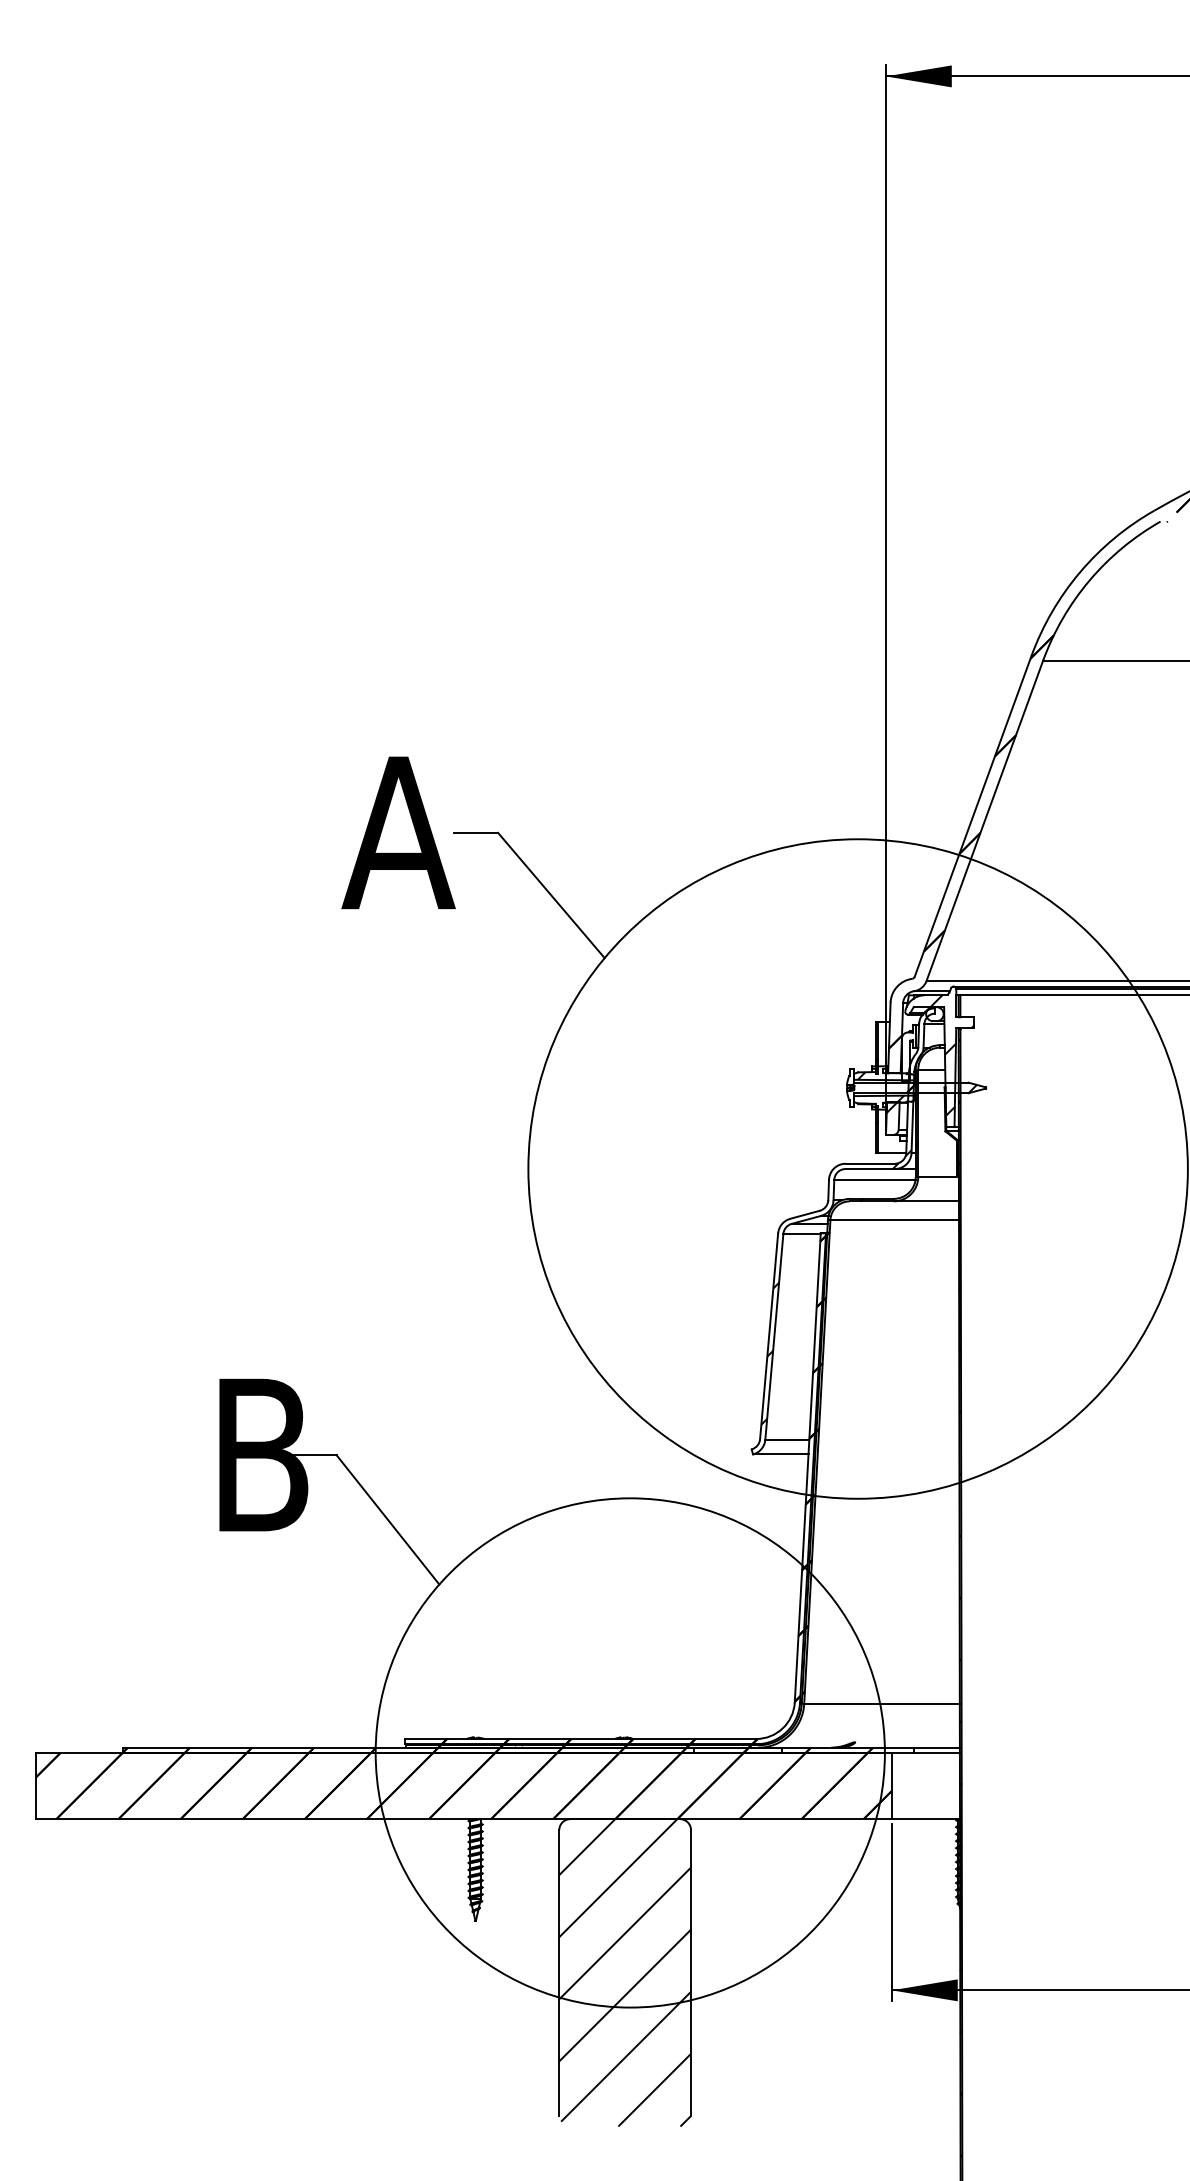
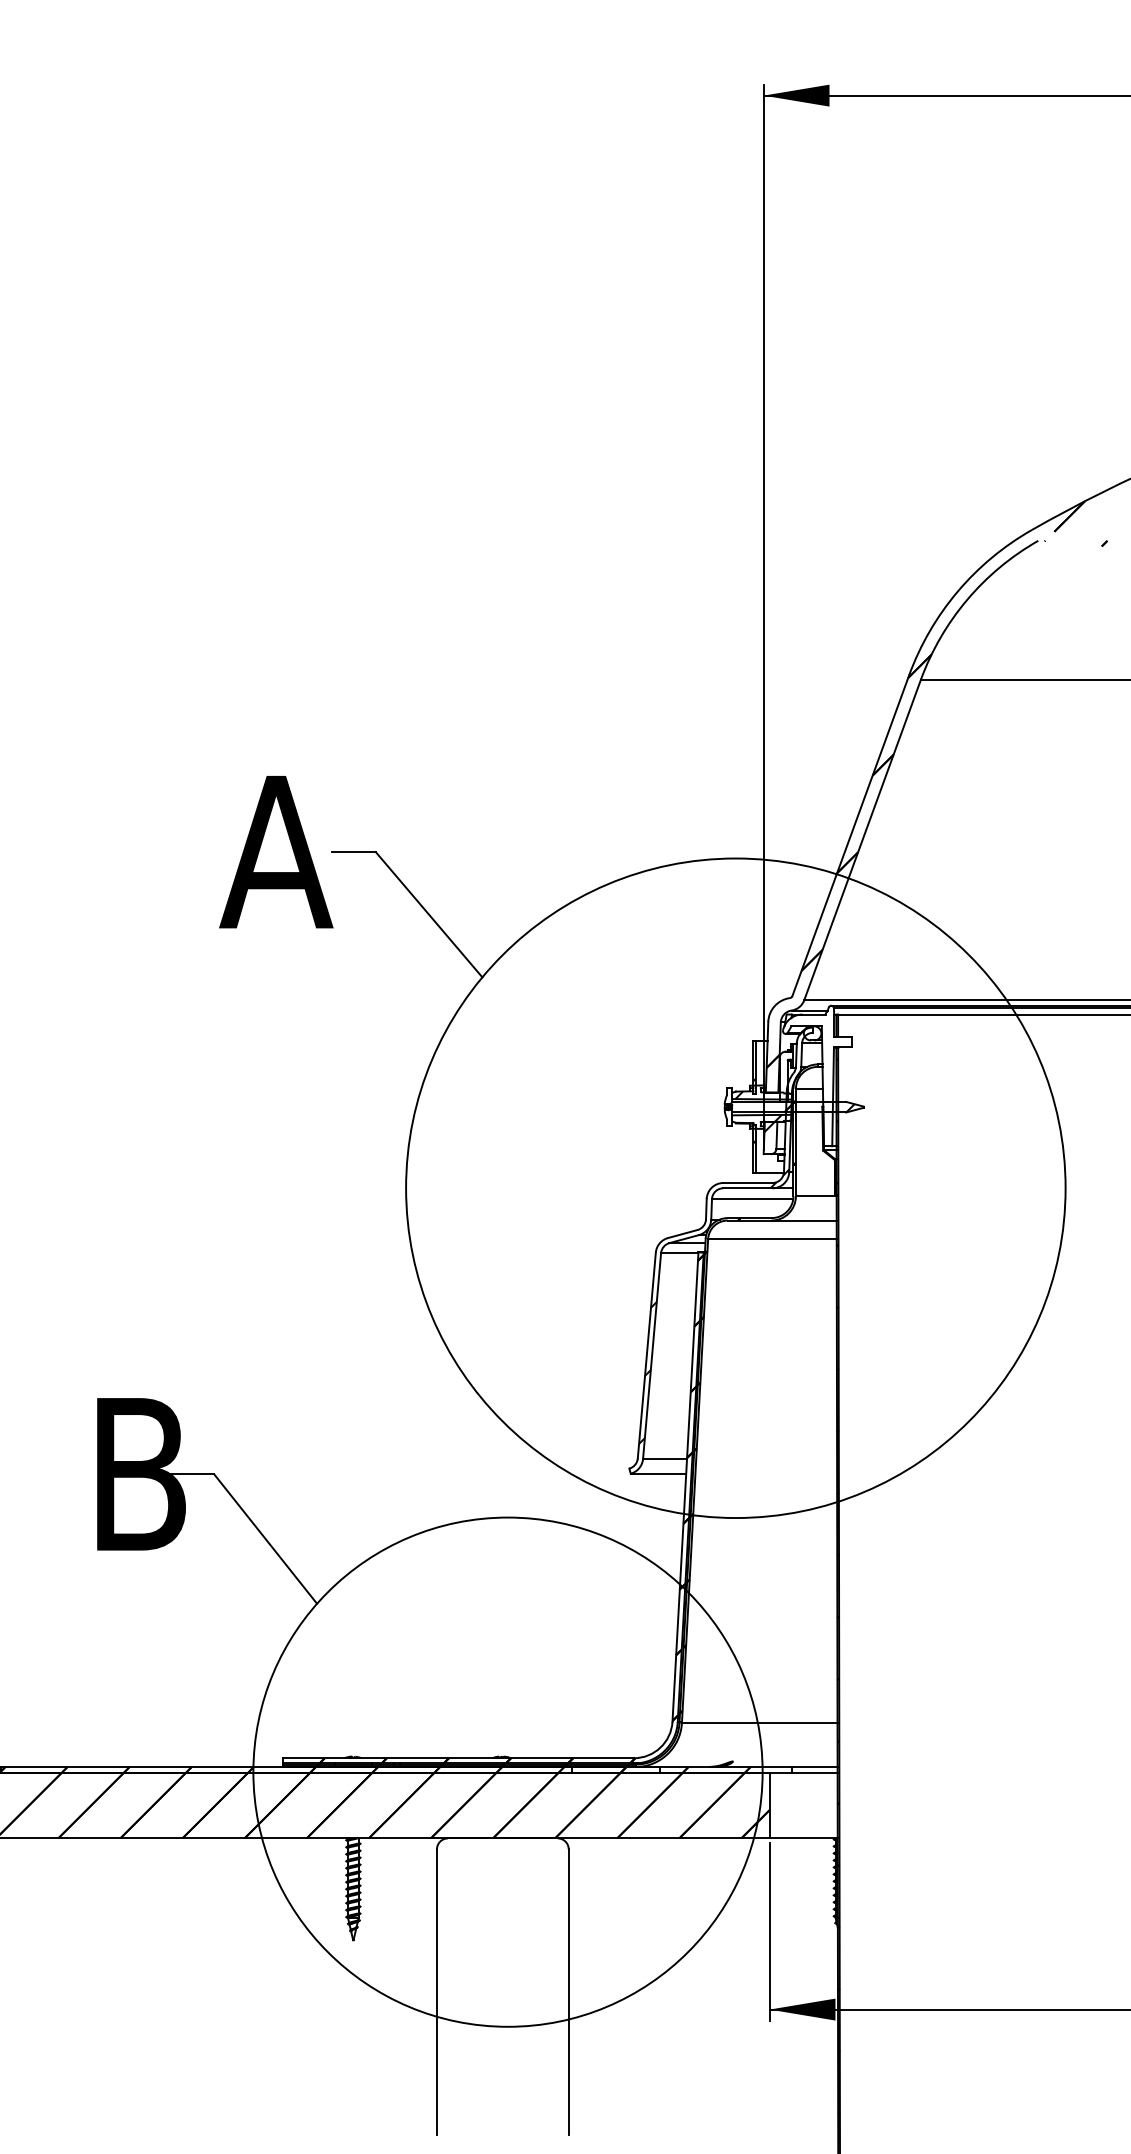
hatch: (952, 1055) -> (830, 1074), removed
hatch: (625, 1972) -> (503, 1991), removed

